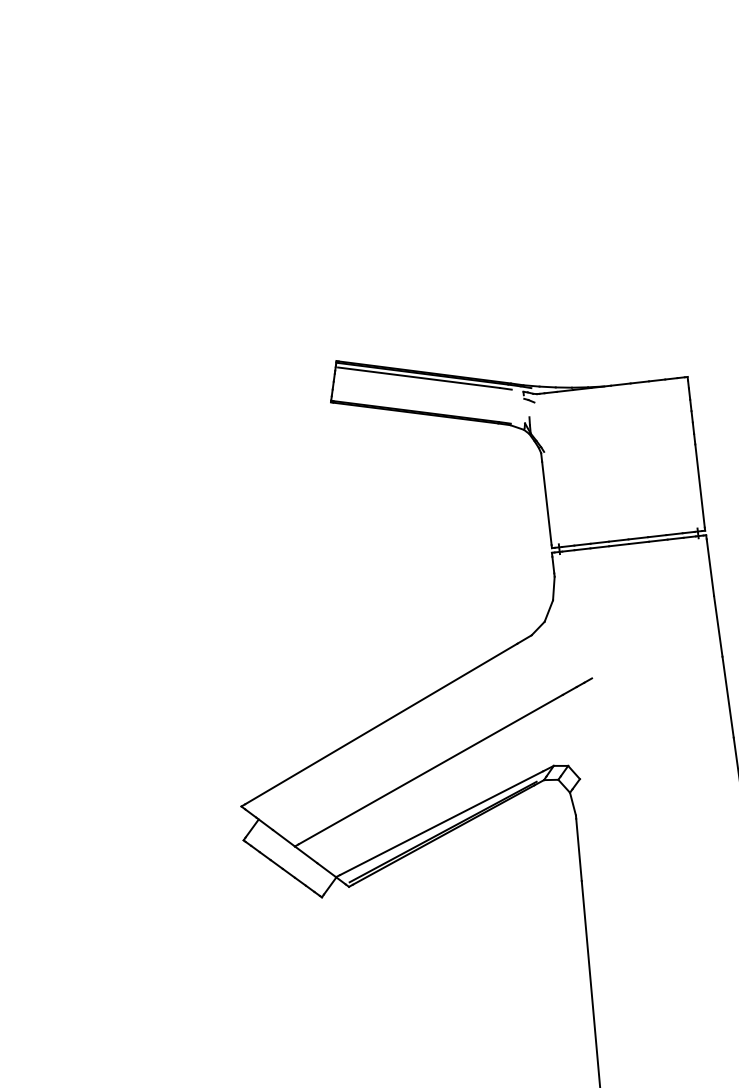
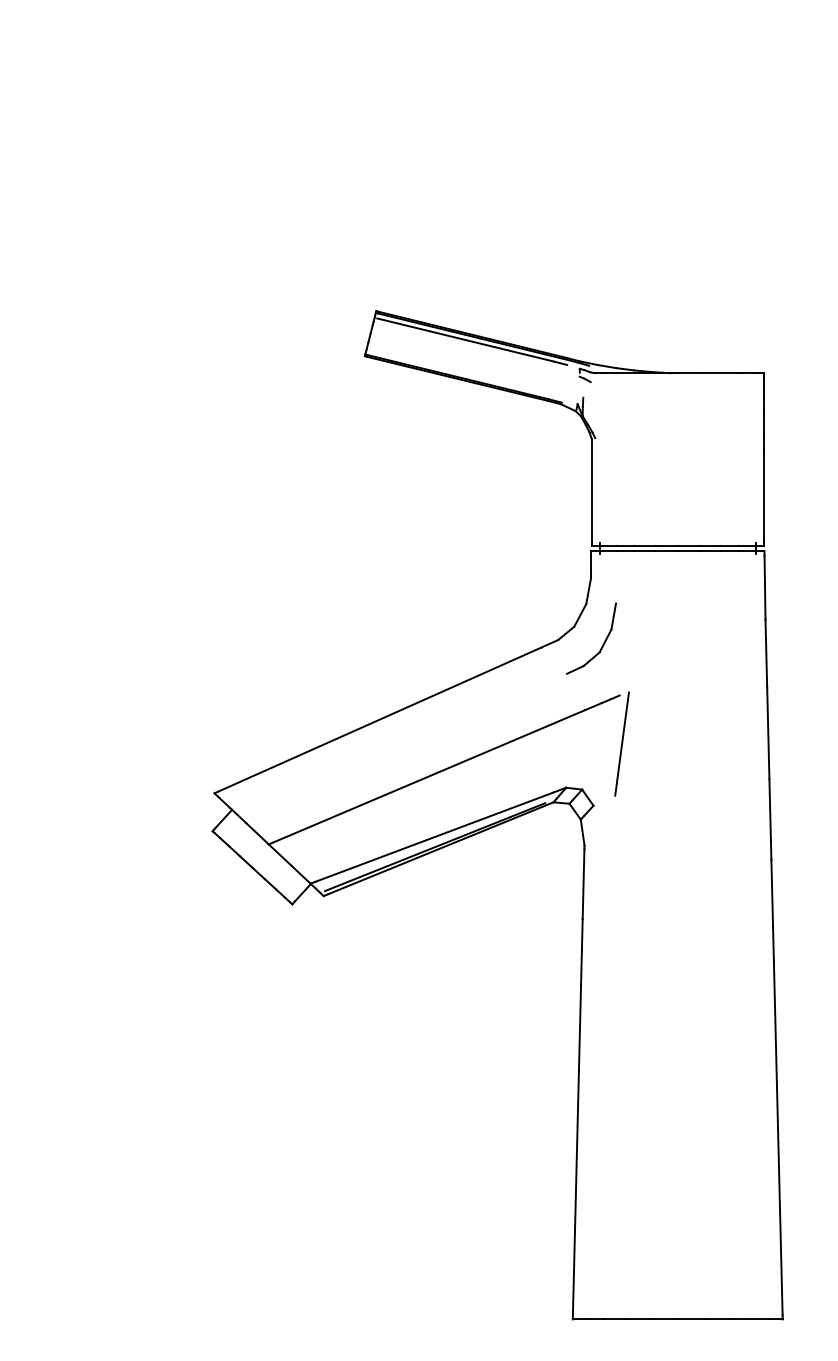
part: (571, 634) -> (602, 644), added
line: (598, 720) -> (621, 743), added

